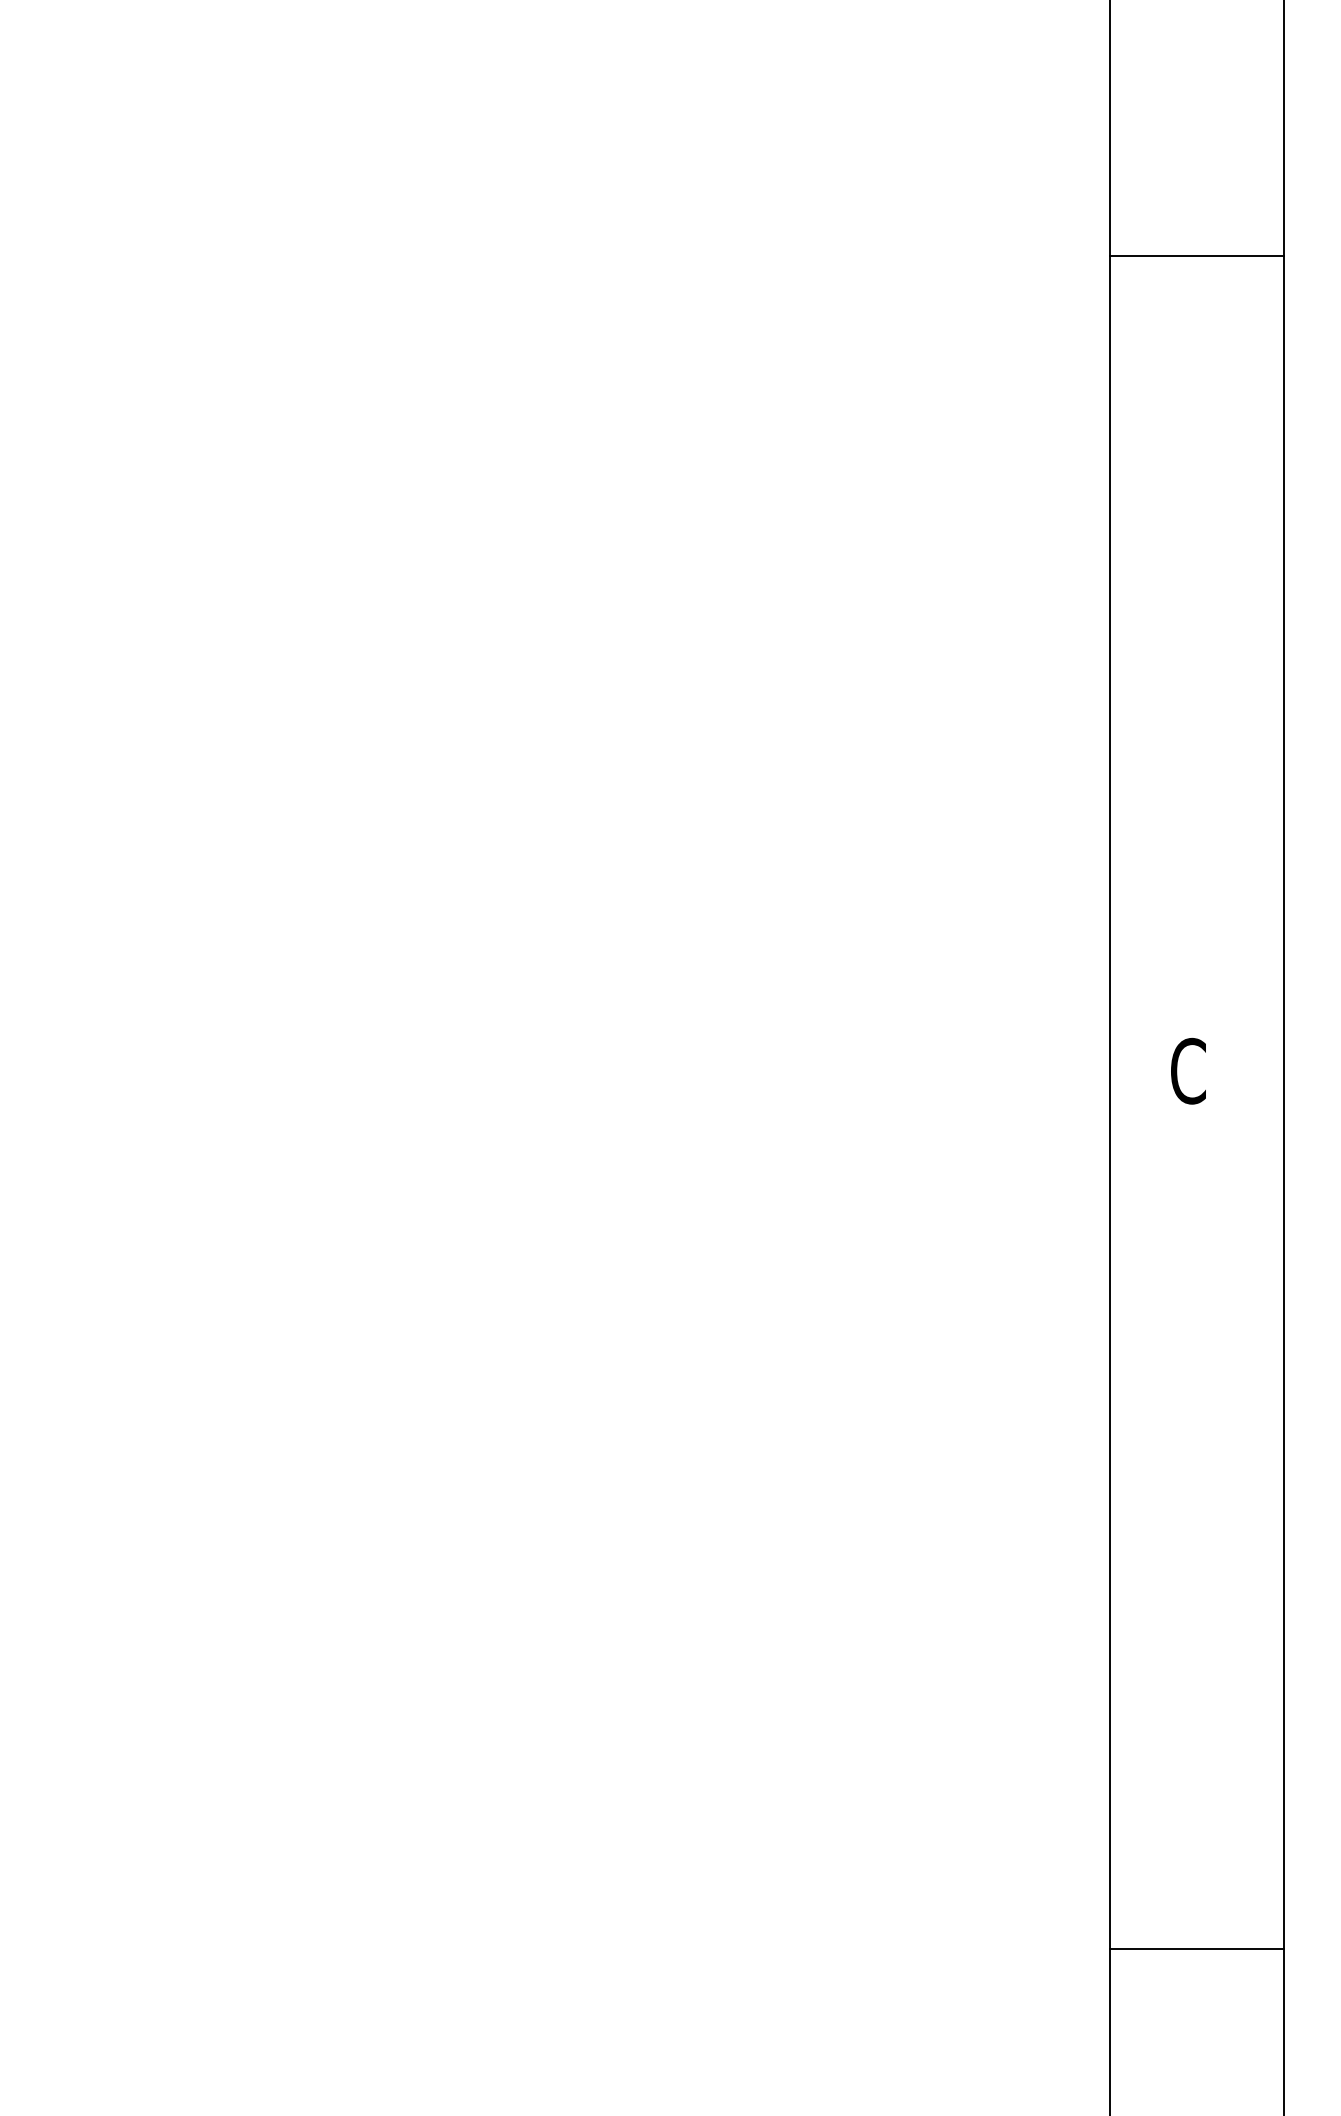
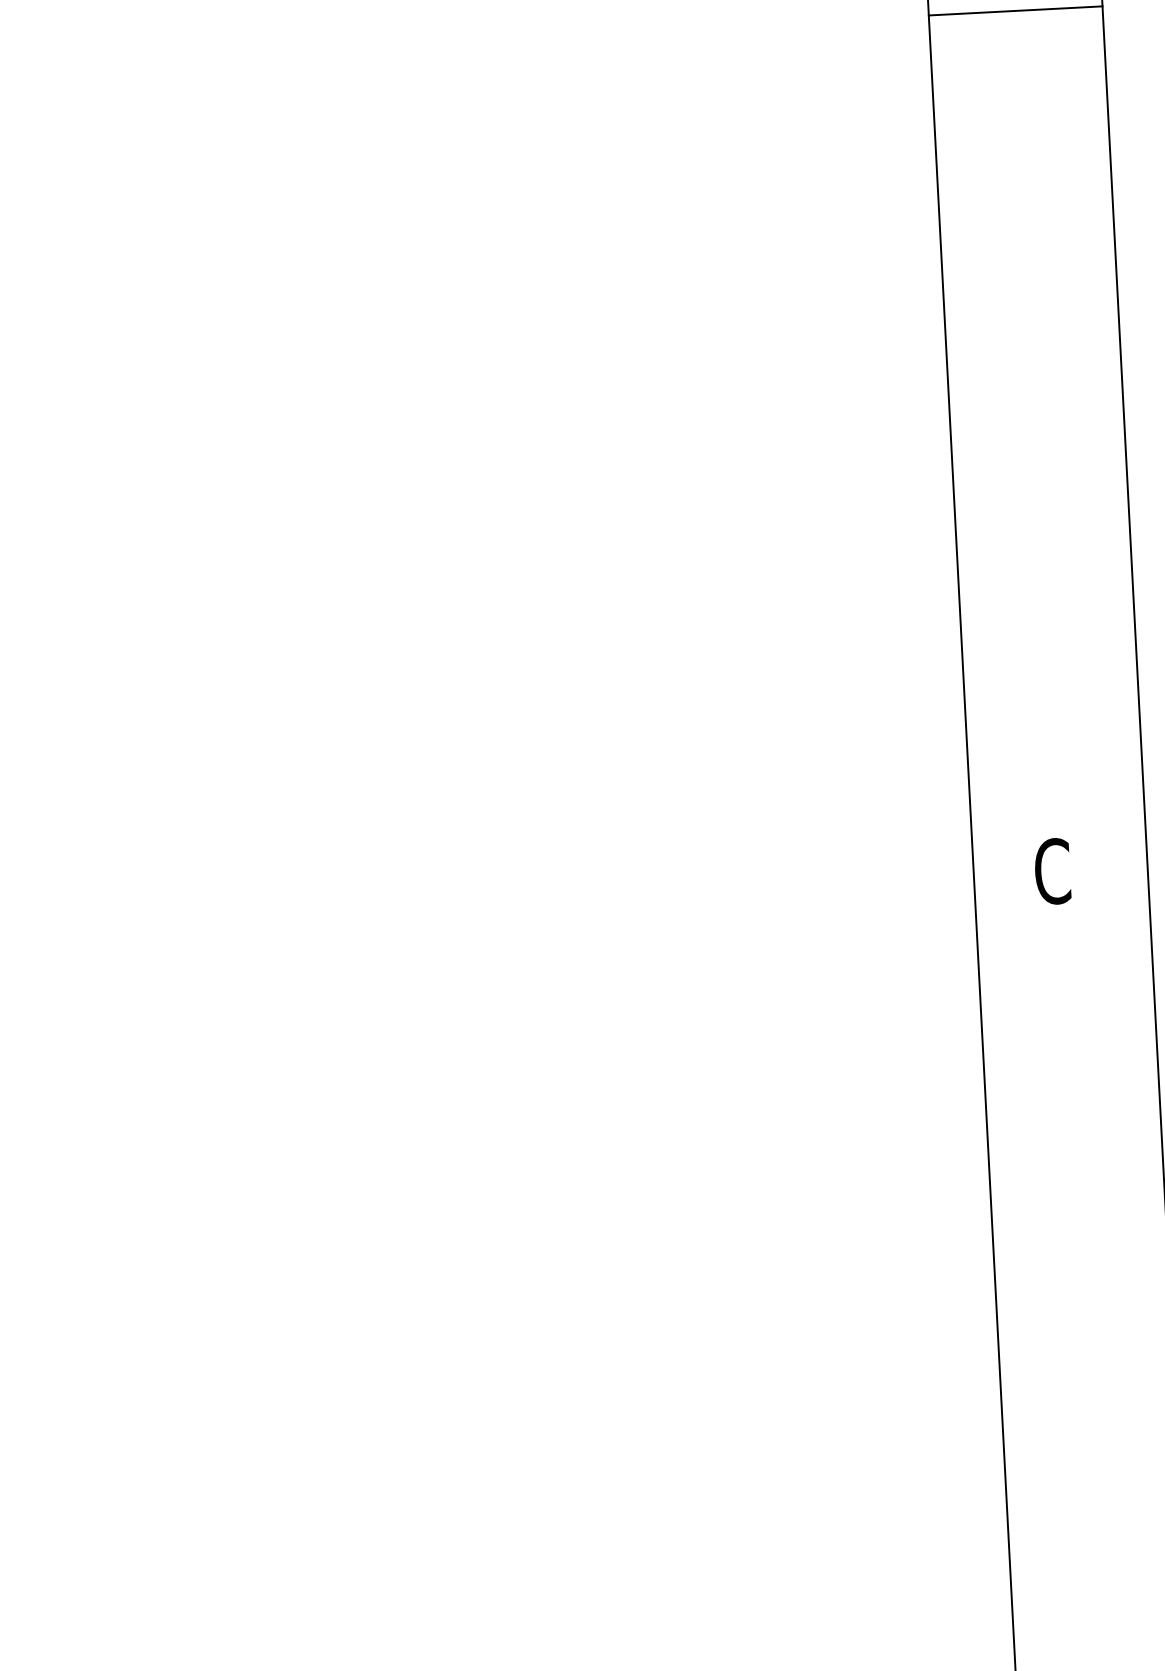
line: (1196, 255) -> (1015, 10), moved

